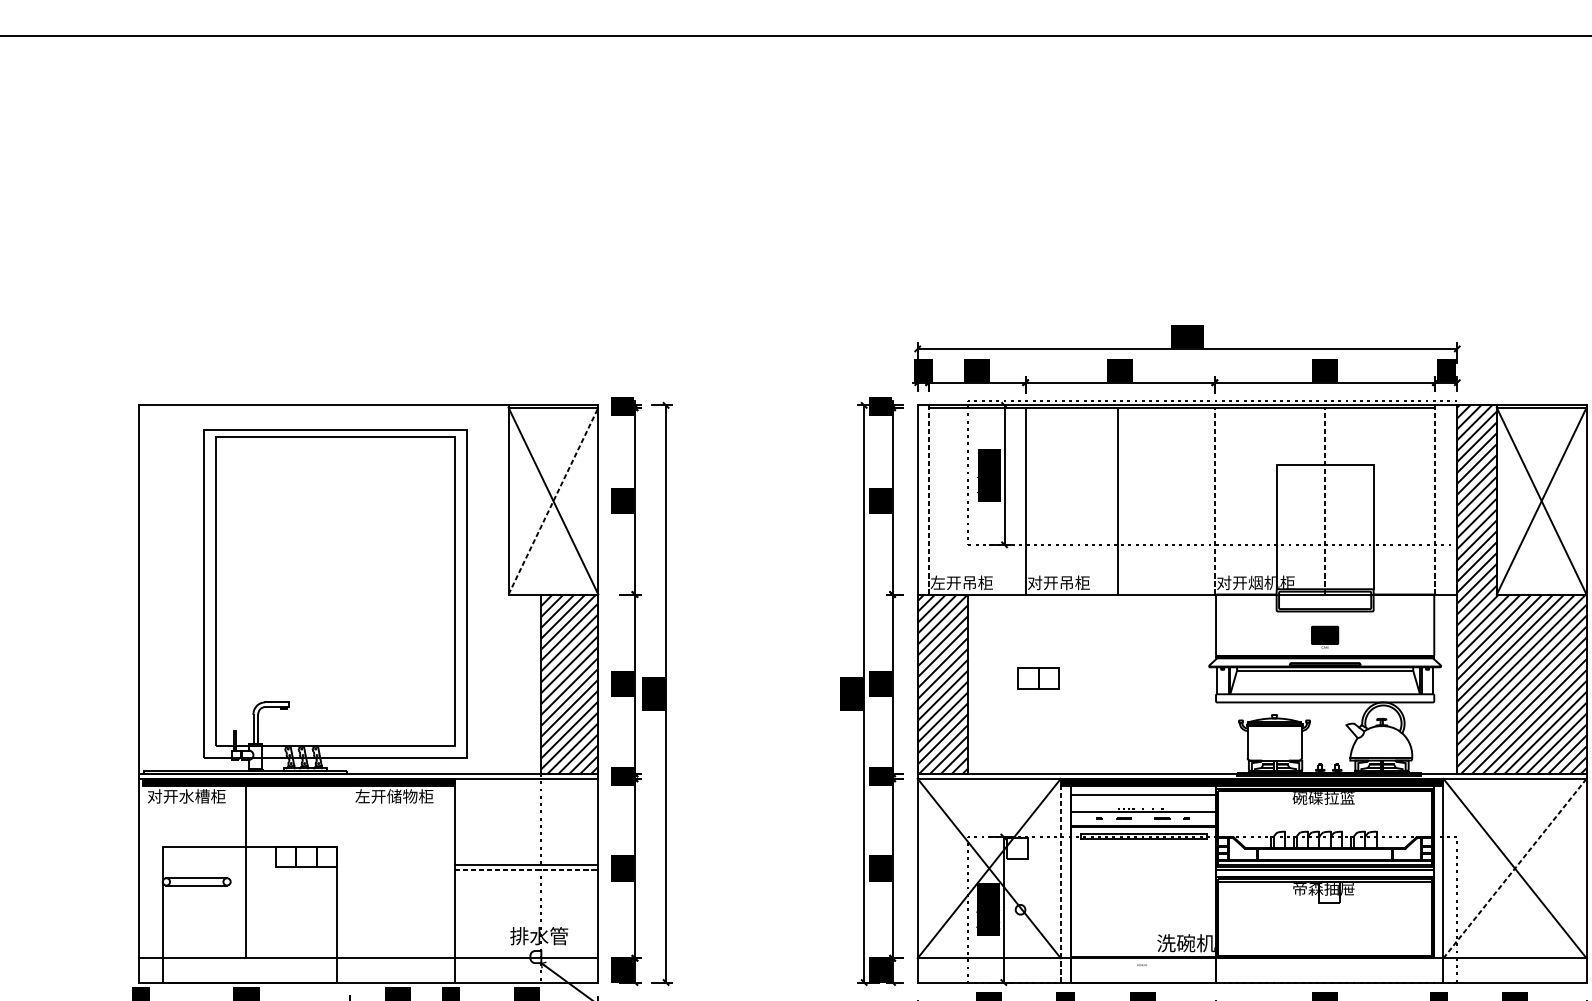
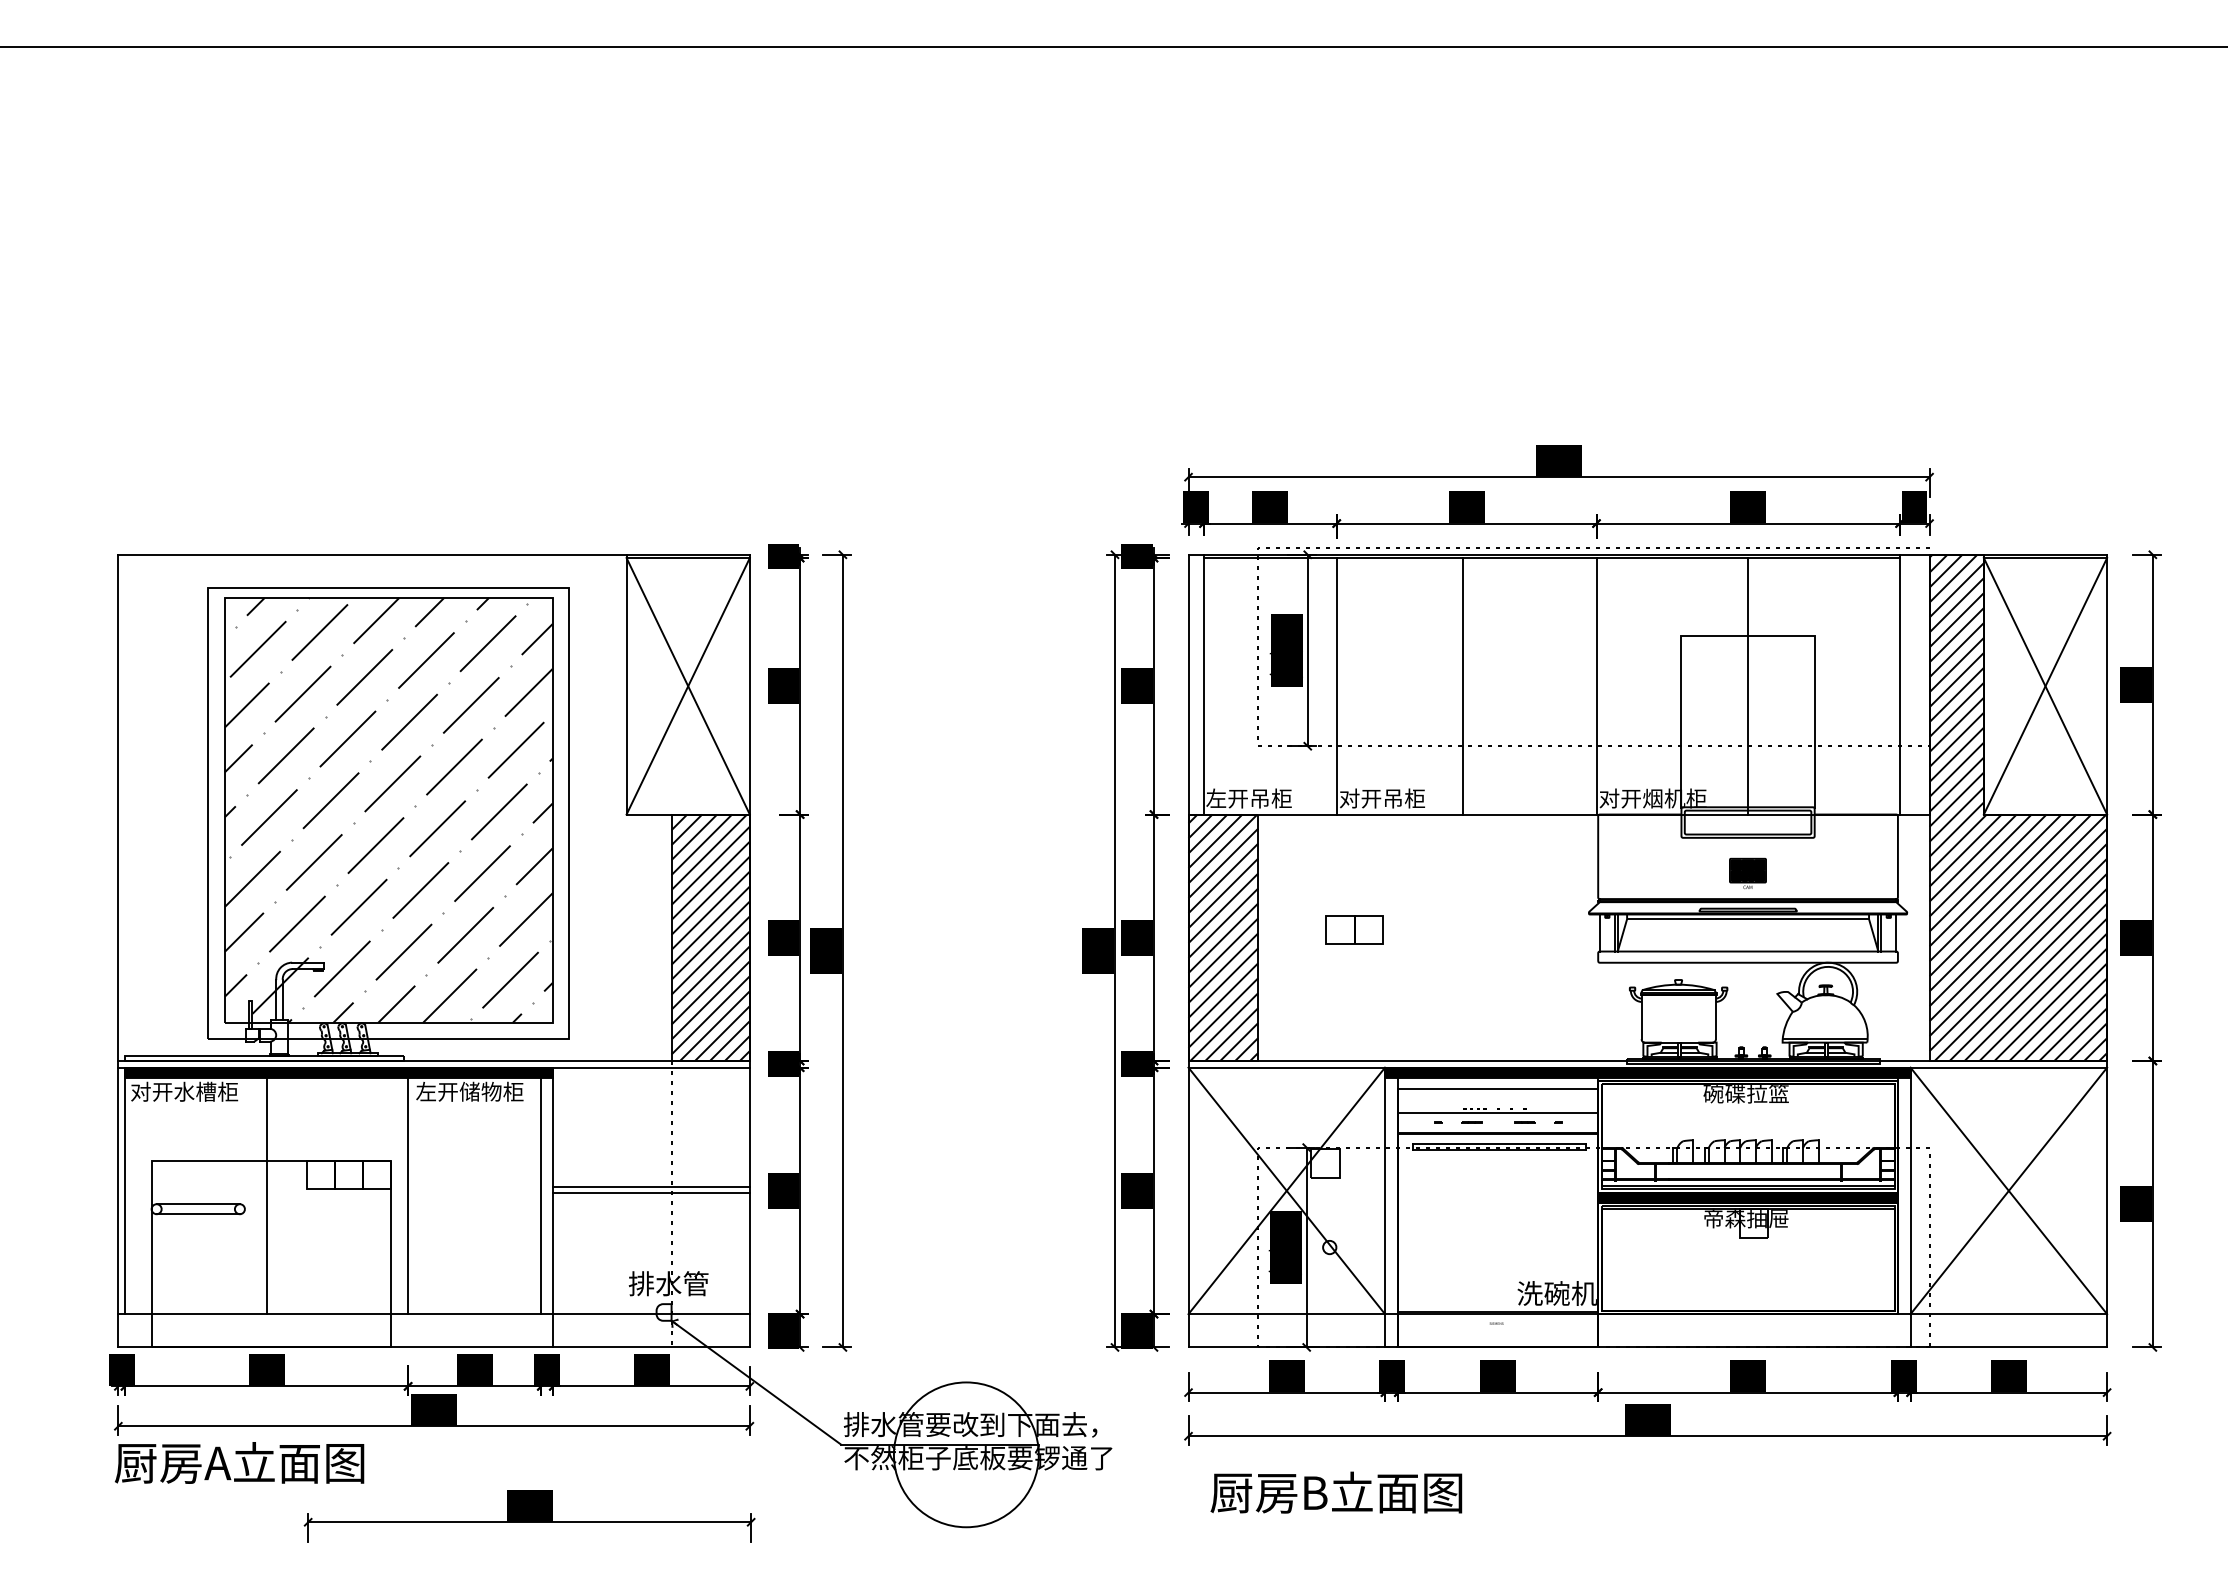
line: (928, 499) -> (1203, 684), dashed -> solid
line: (1435, 499) -> (1899, 684), dashed -> solid
line: (553, 500) -> (688, 685), dashed -> solid
line: (1214, 500) -> (1596, 685), dashed -> solid
line: (1325, 500) -> (1748, 685), dashed -> solid
hatch: (335, 591) -> (388, 810), added
line: (143, 868) -> (125, 1190), added
line: (349, 868) -> (408, 1190), added
line: (446, 868) -> (541, 1190), added
line: (1514, 868) -> (2008, 1190), dashed -> solid
line: (527, 869) -> (652, 1192), dashed -> solid
fill: (1324, 873) -> (1747, 1197), added
line: (1061, 880) -> (1385, 1207), dashed -> solid

